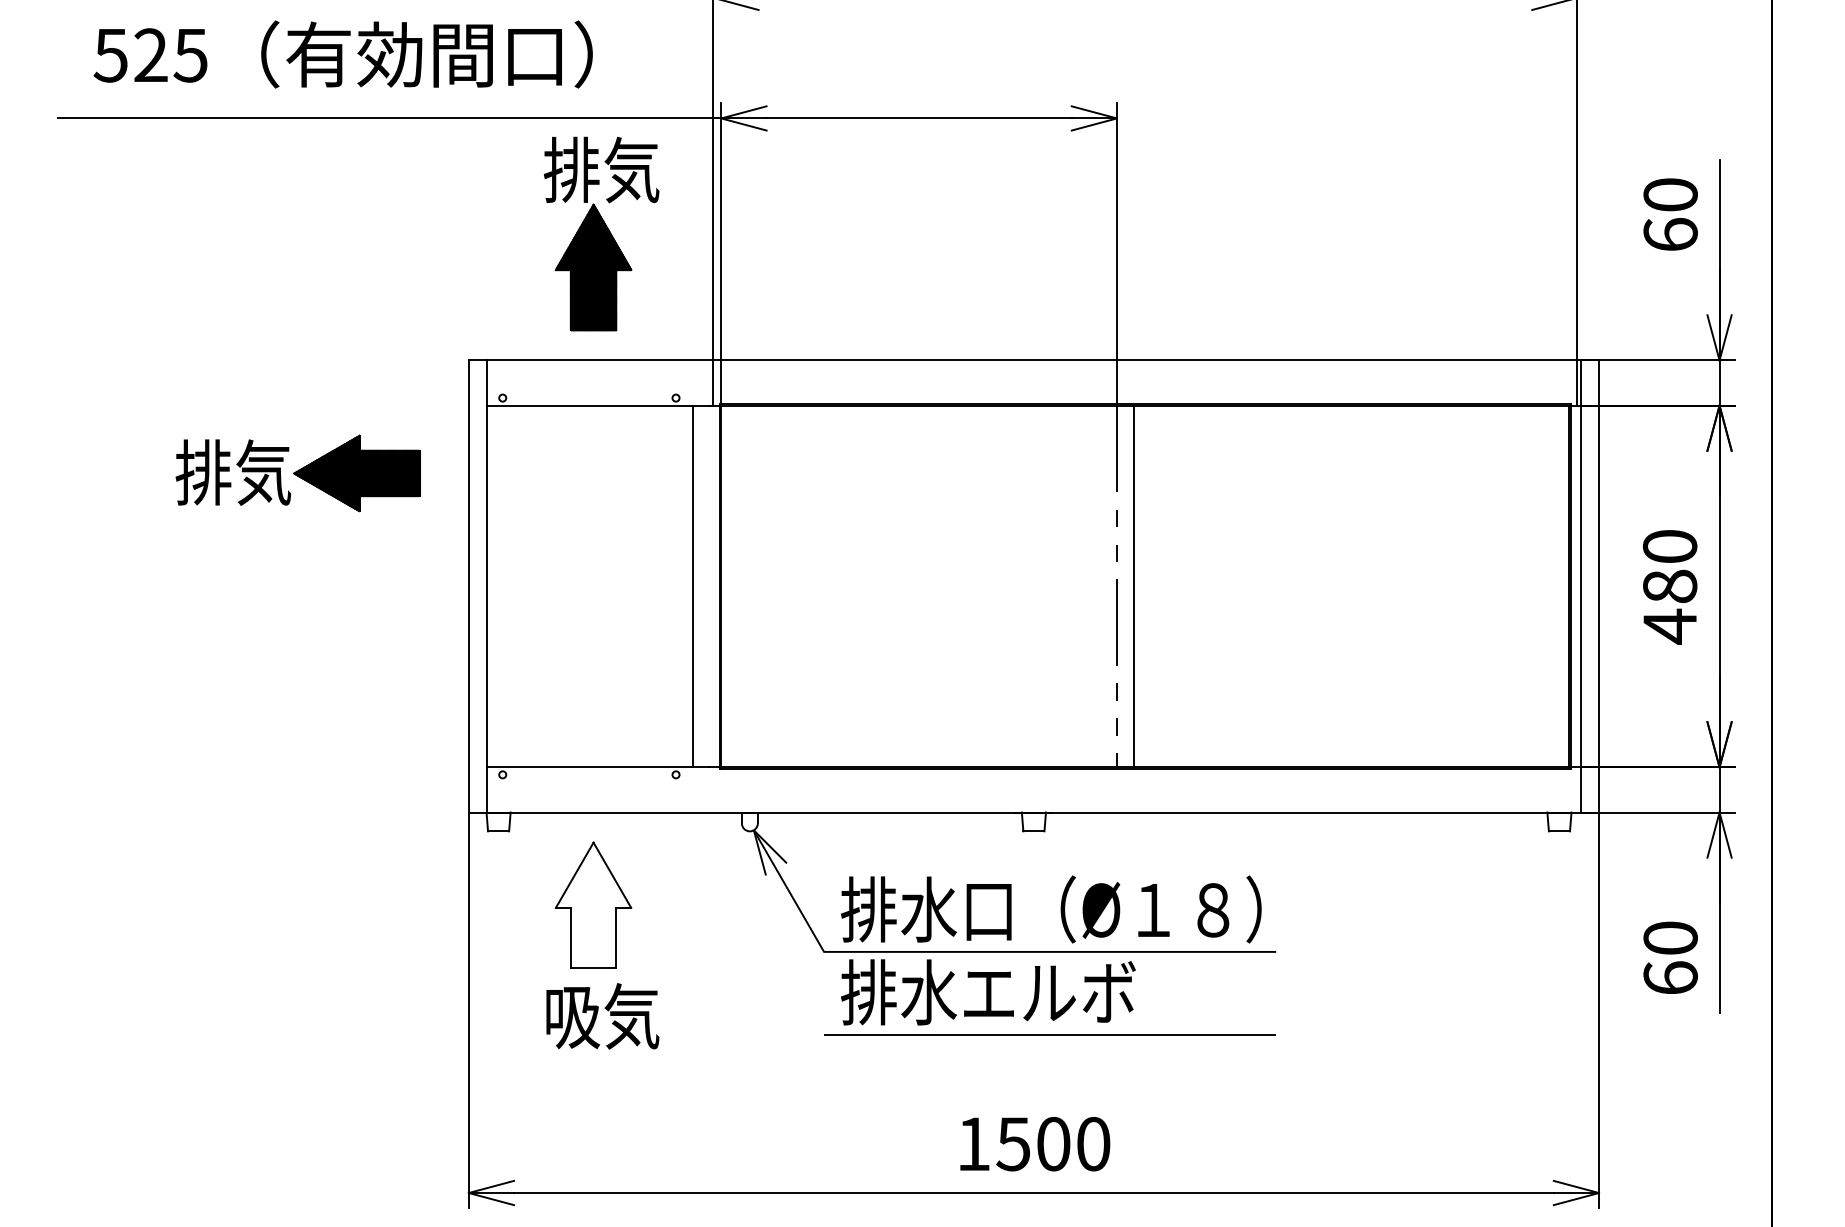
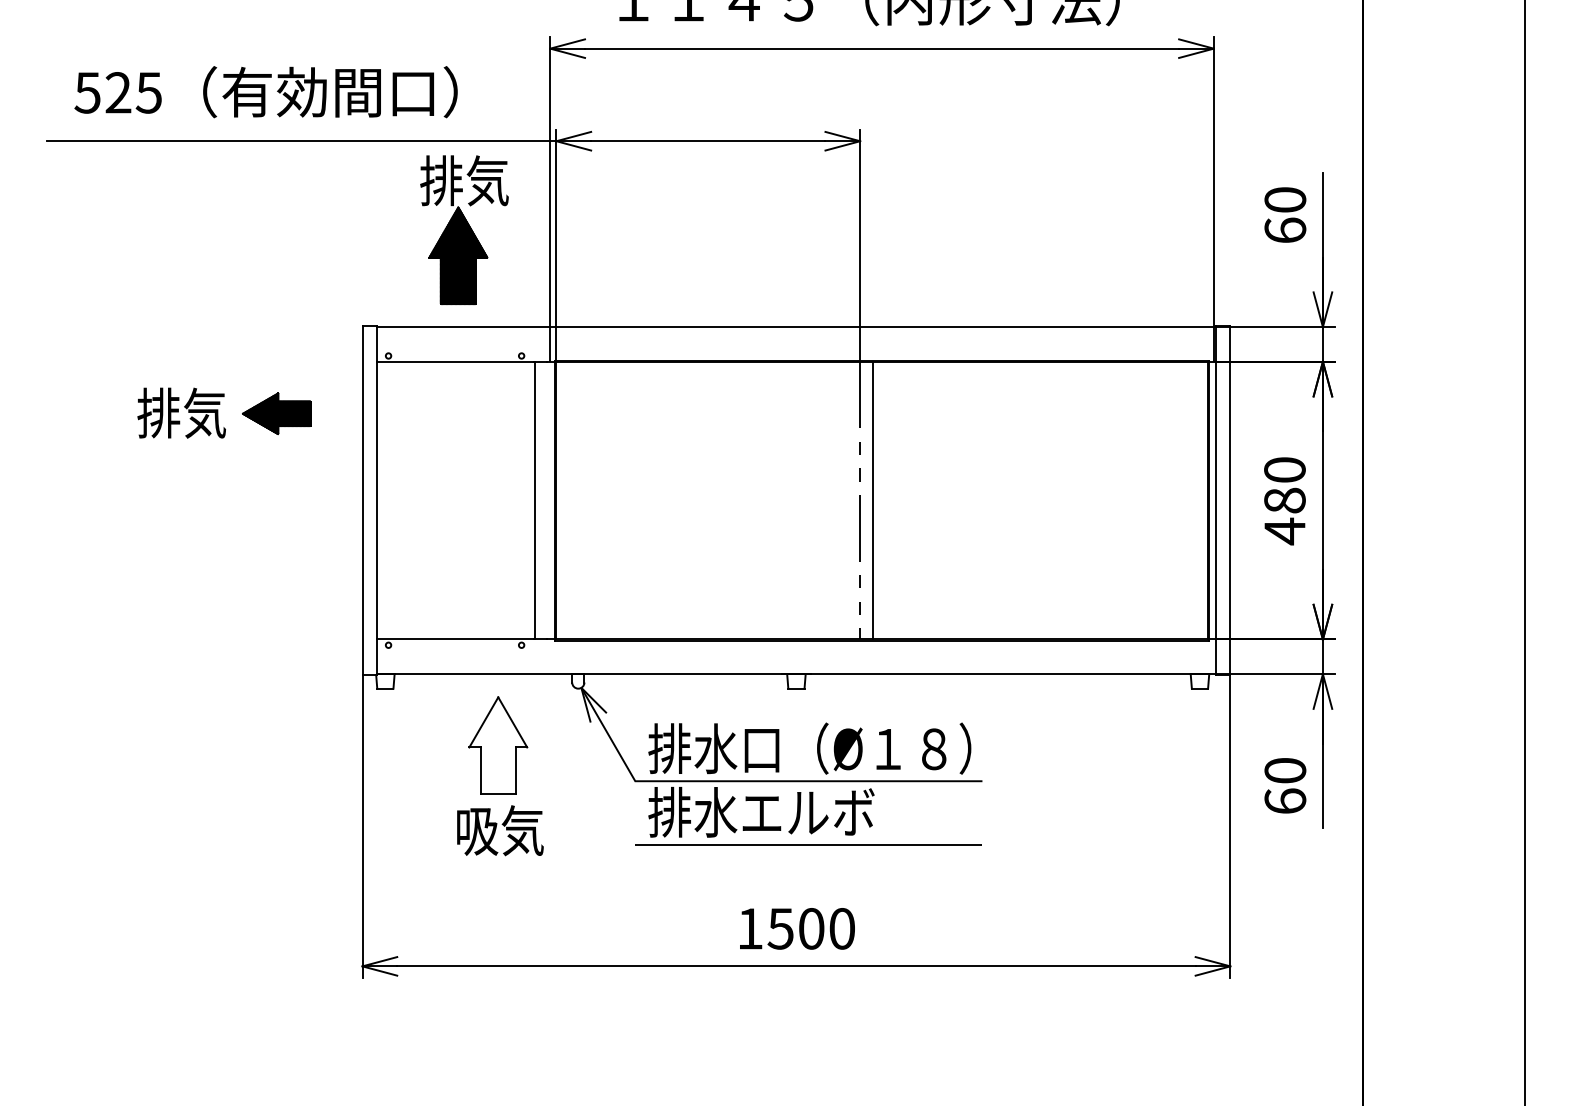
part: (356, 473) -> (276, 413), size x0.7
part: (593, 905) -> (498, 745), moved
text: (602, 1016) -> (500, 830), moved

